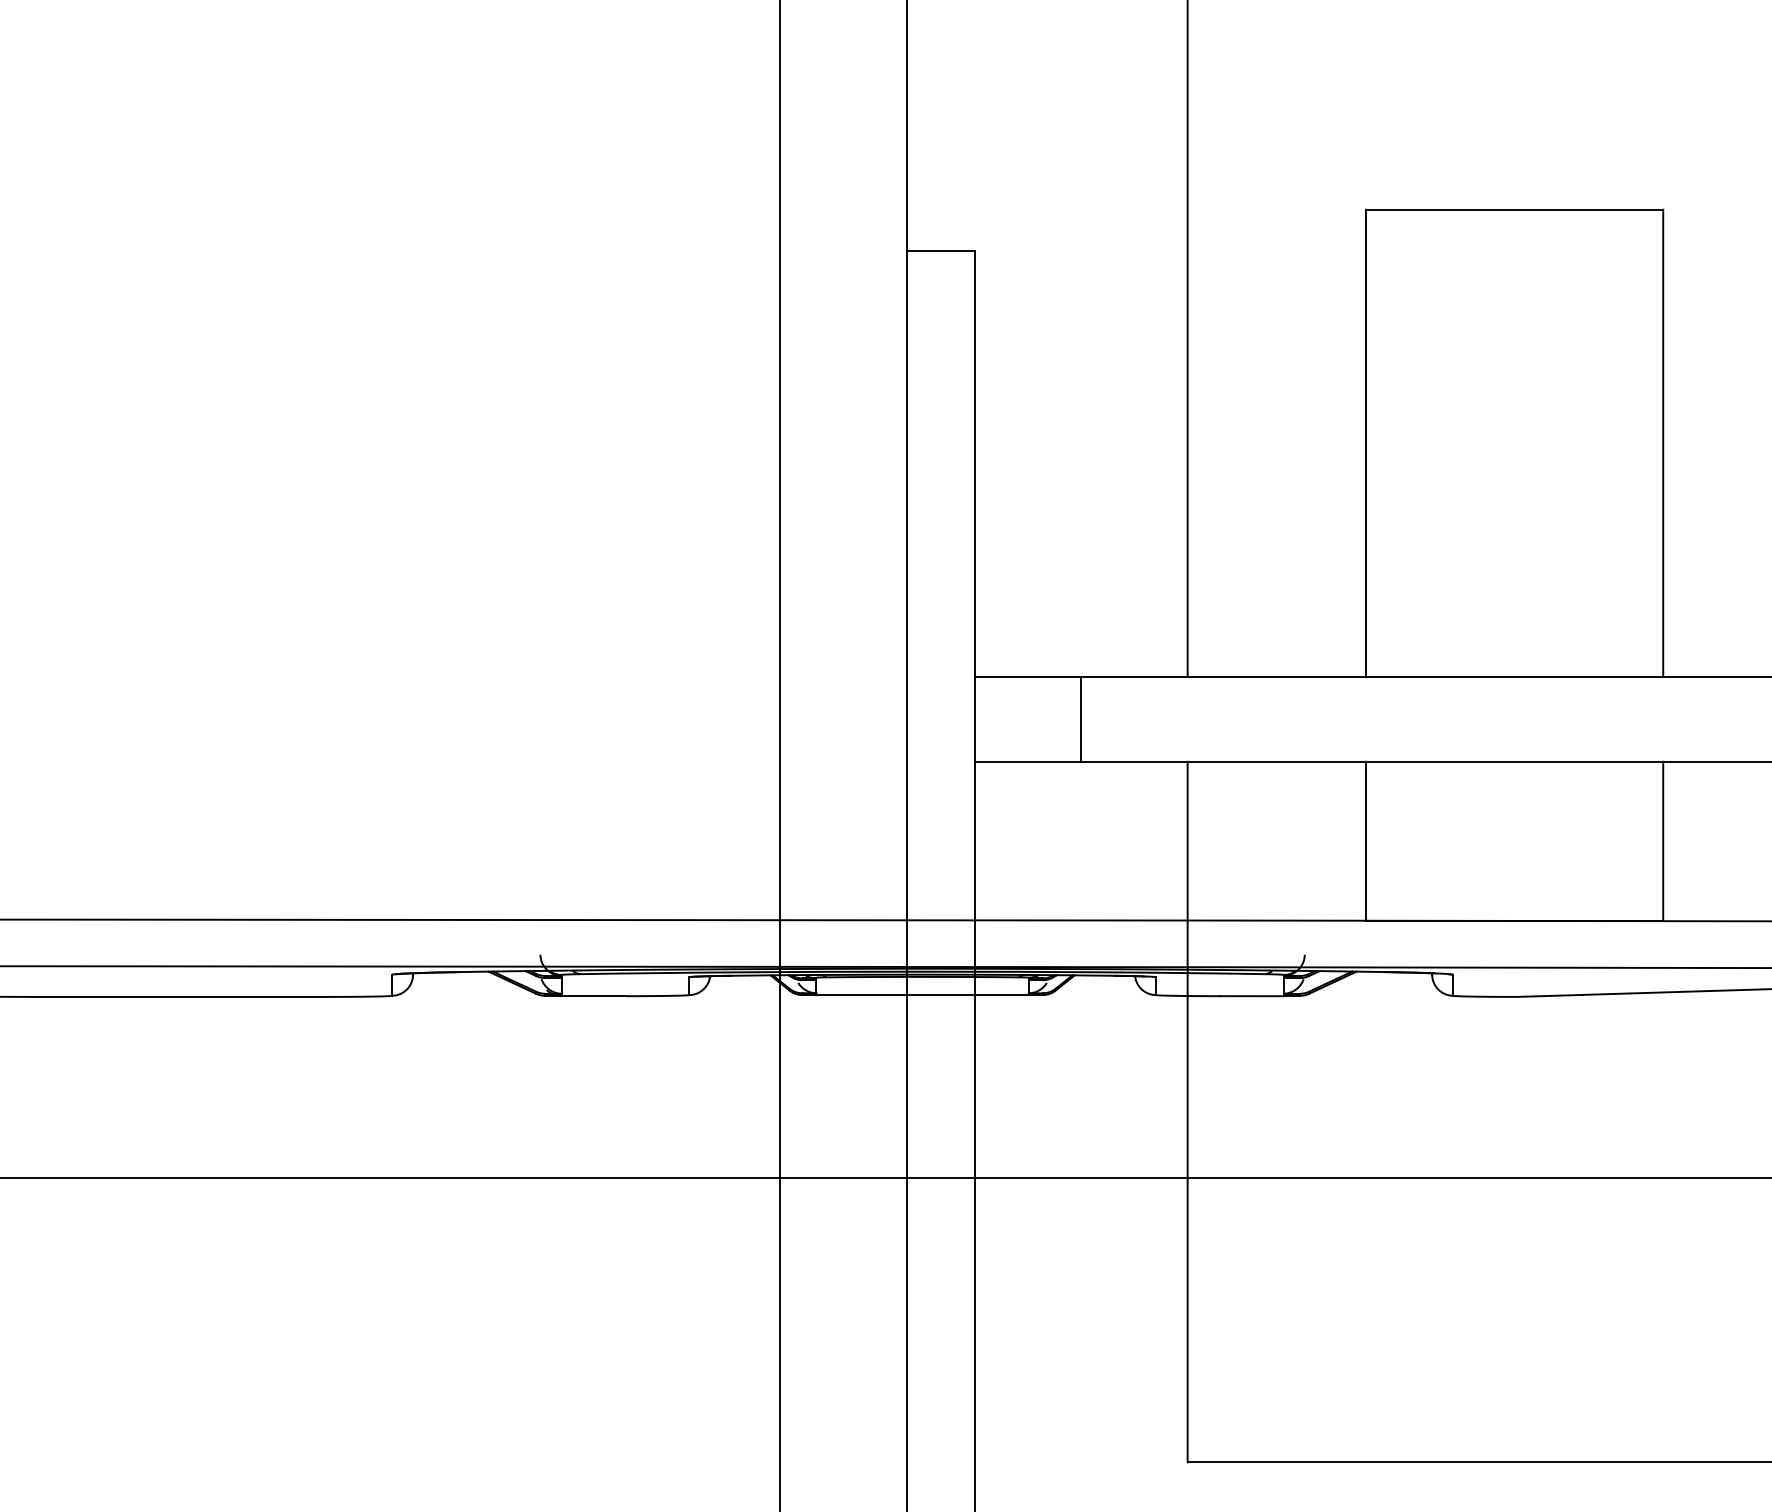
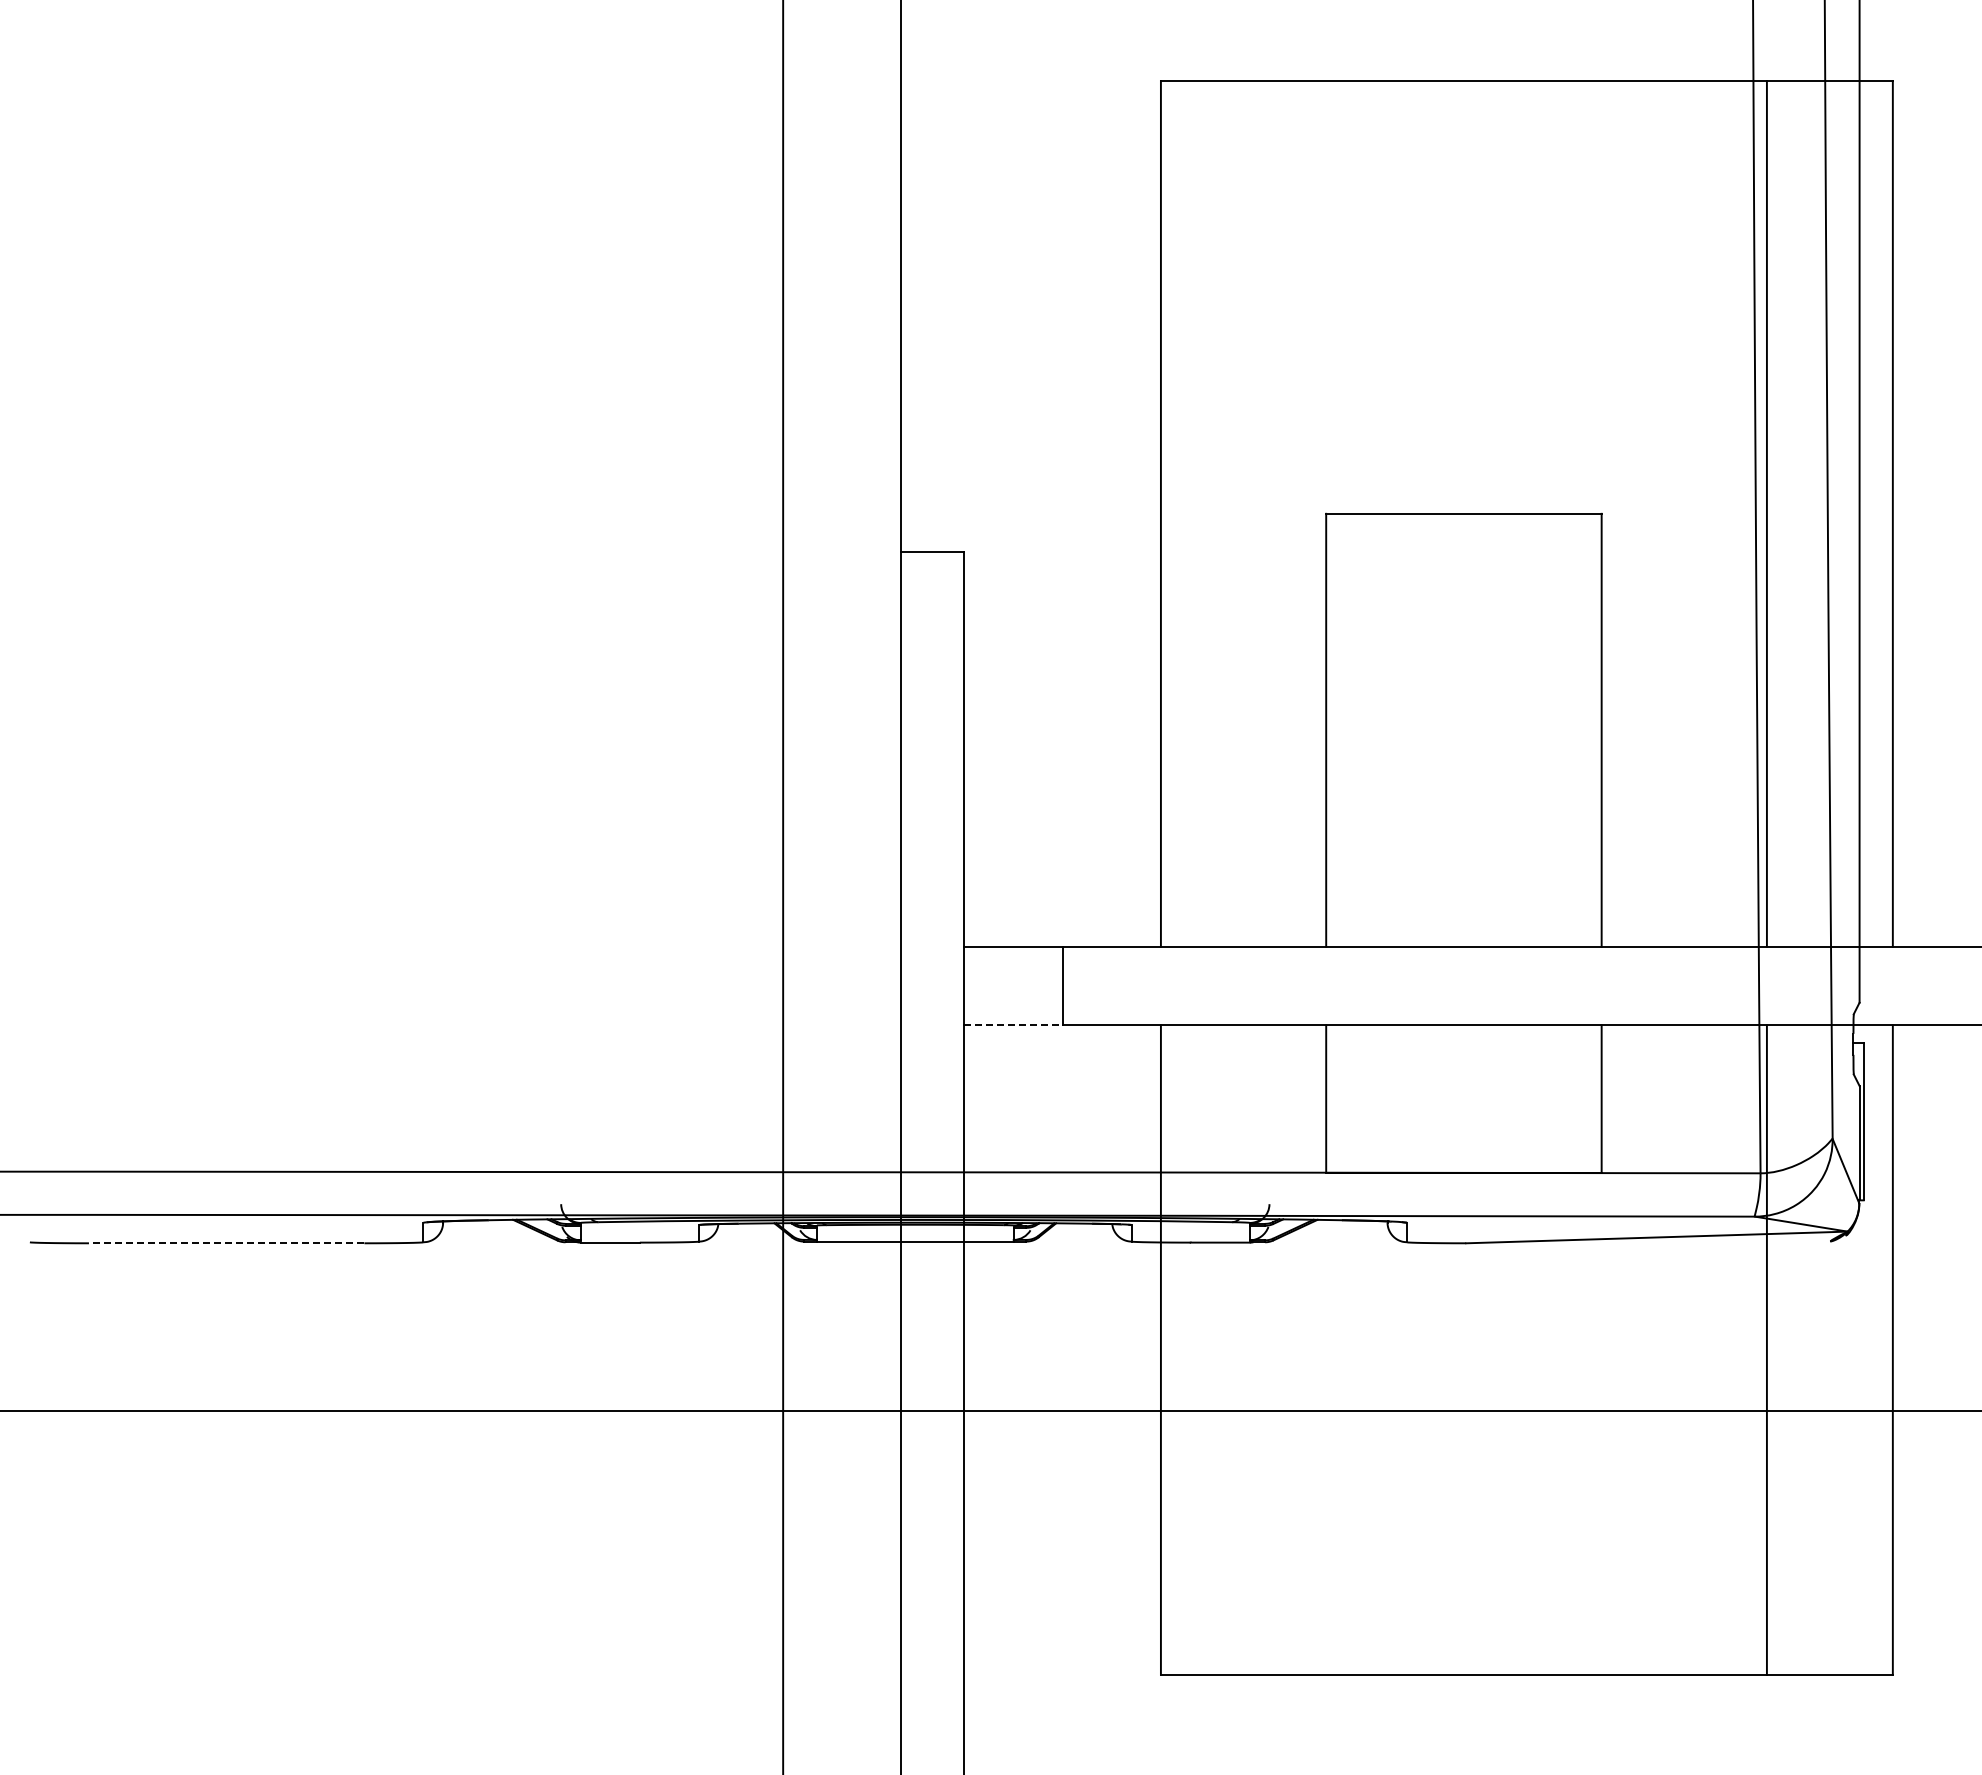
line: (1028, 761) -> (1013, 1025), solid -> dashed
line: (179, 997) -> (226, 1243), solid -> dashed

